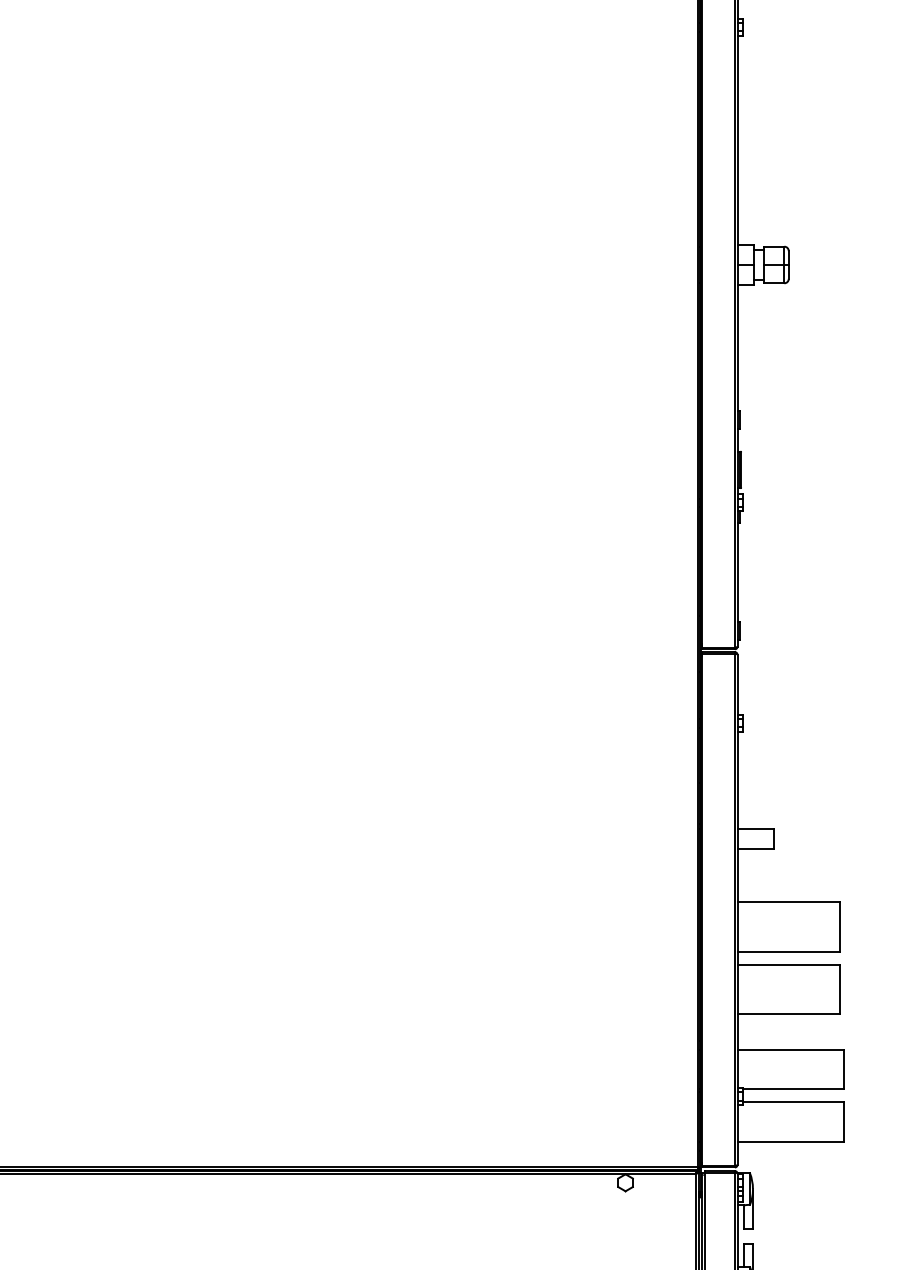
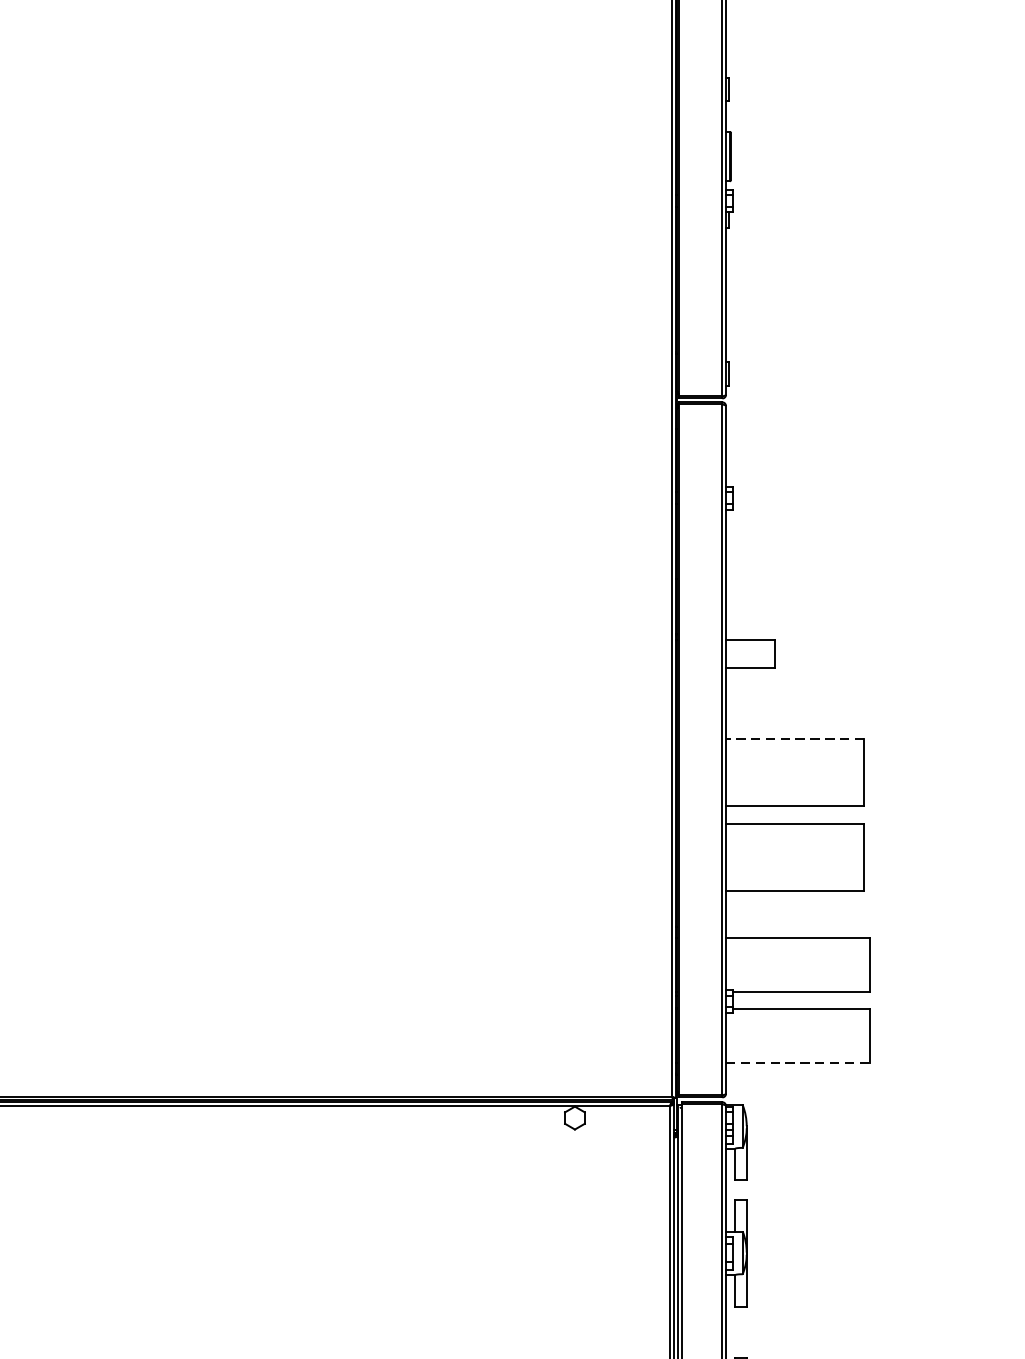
line: (788, 901) -> (794, 738), solid -> dashed
line: (791, 1141) -> (798, 1062), solid -> dashed

